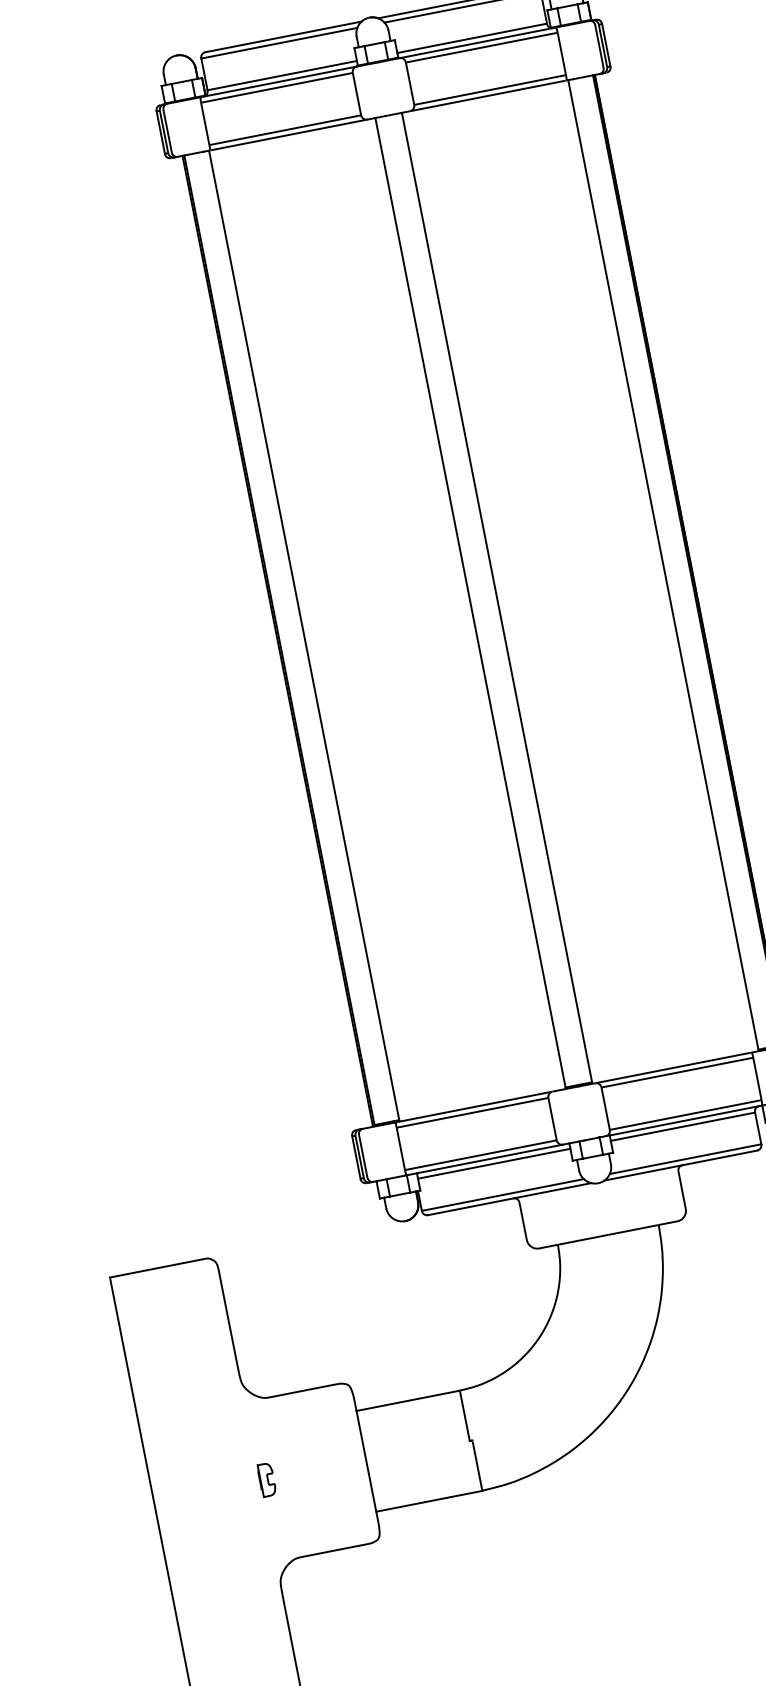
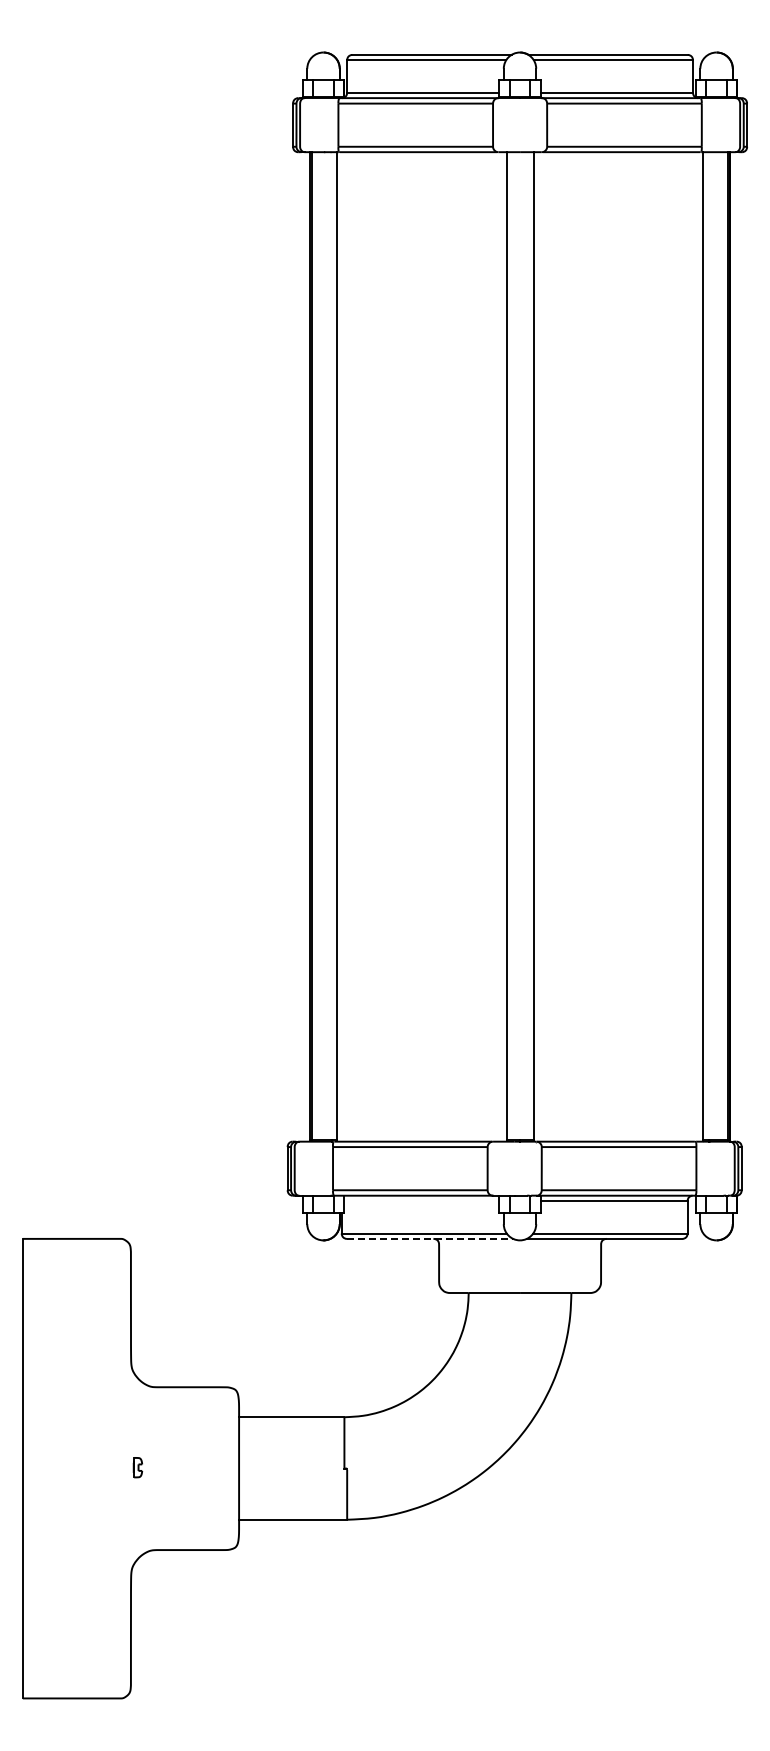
line: (493, 1164) -> (421, 1201), removed
line: (509, 1198) -> (430, 1238), solid -> dashed
part: (266, 1479) -> (137, 1467), size x0.6

